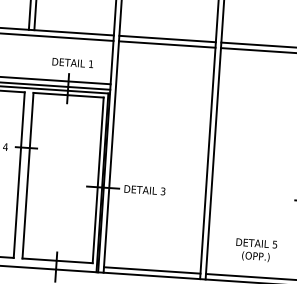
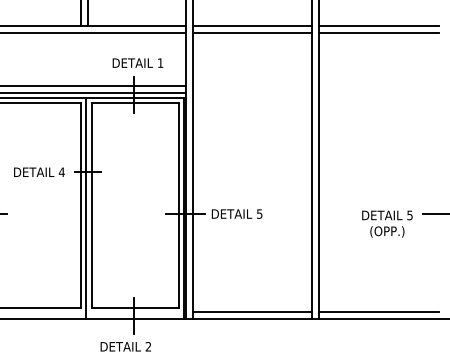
line: (23, 177) -> (86, 208), added
text: (163, 190) -> (259, 213), 3 -> 5
text: (256, 249) -> (387, 223), moved

